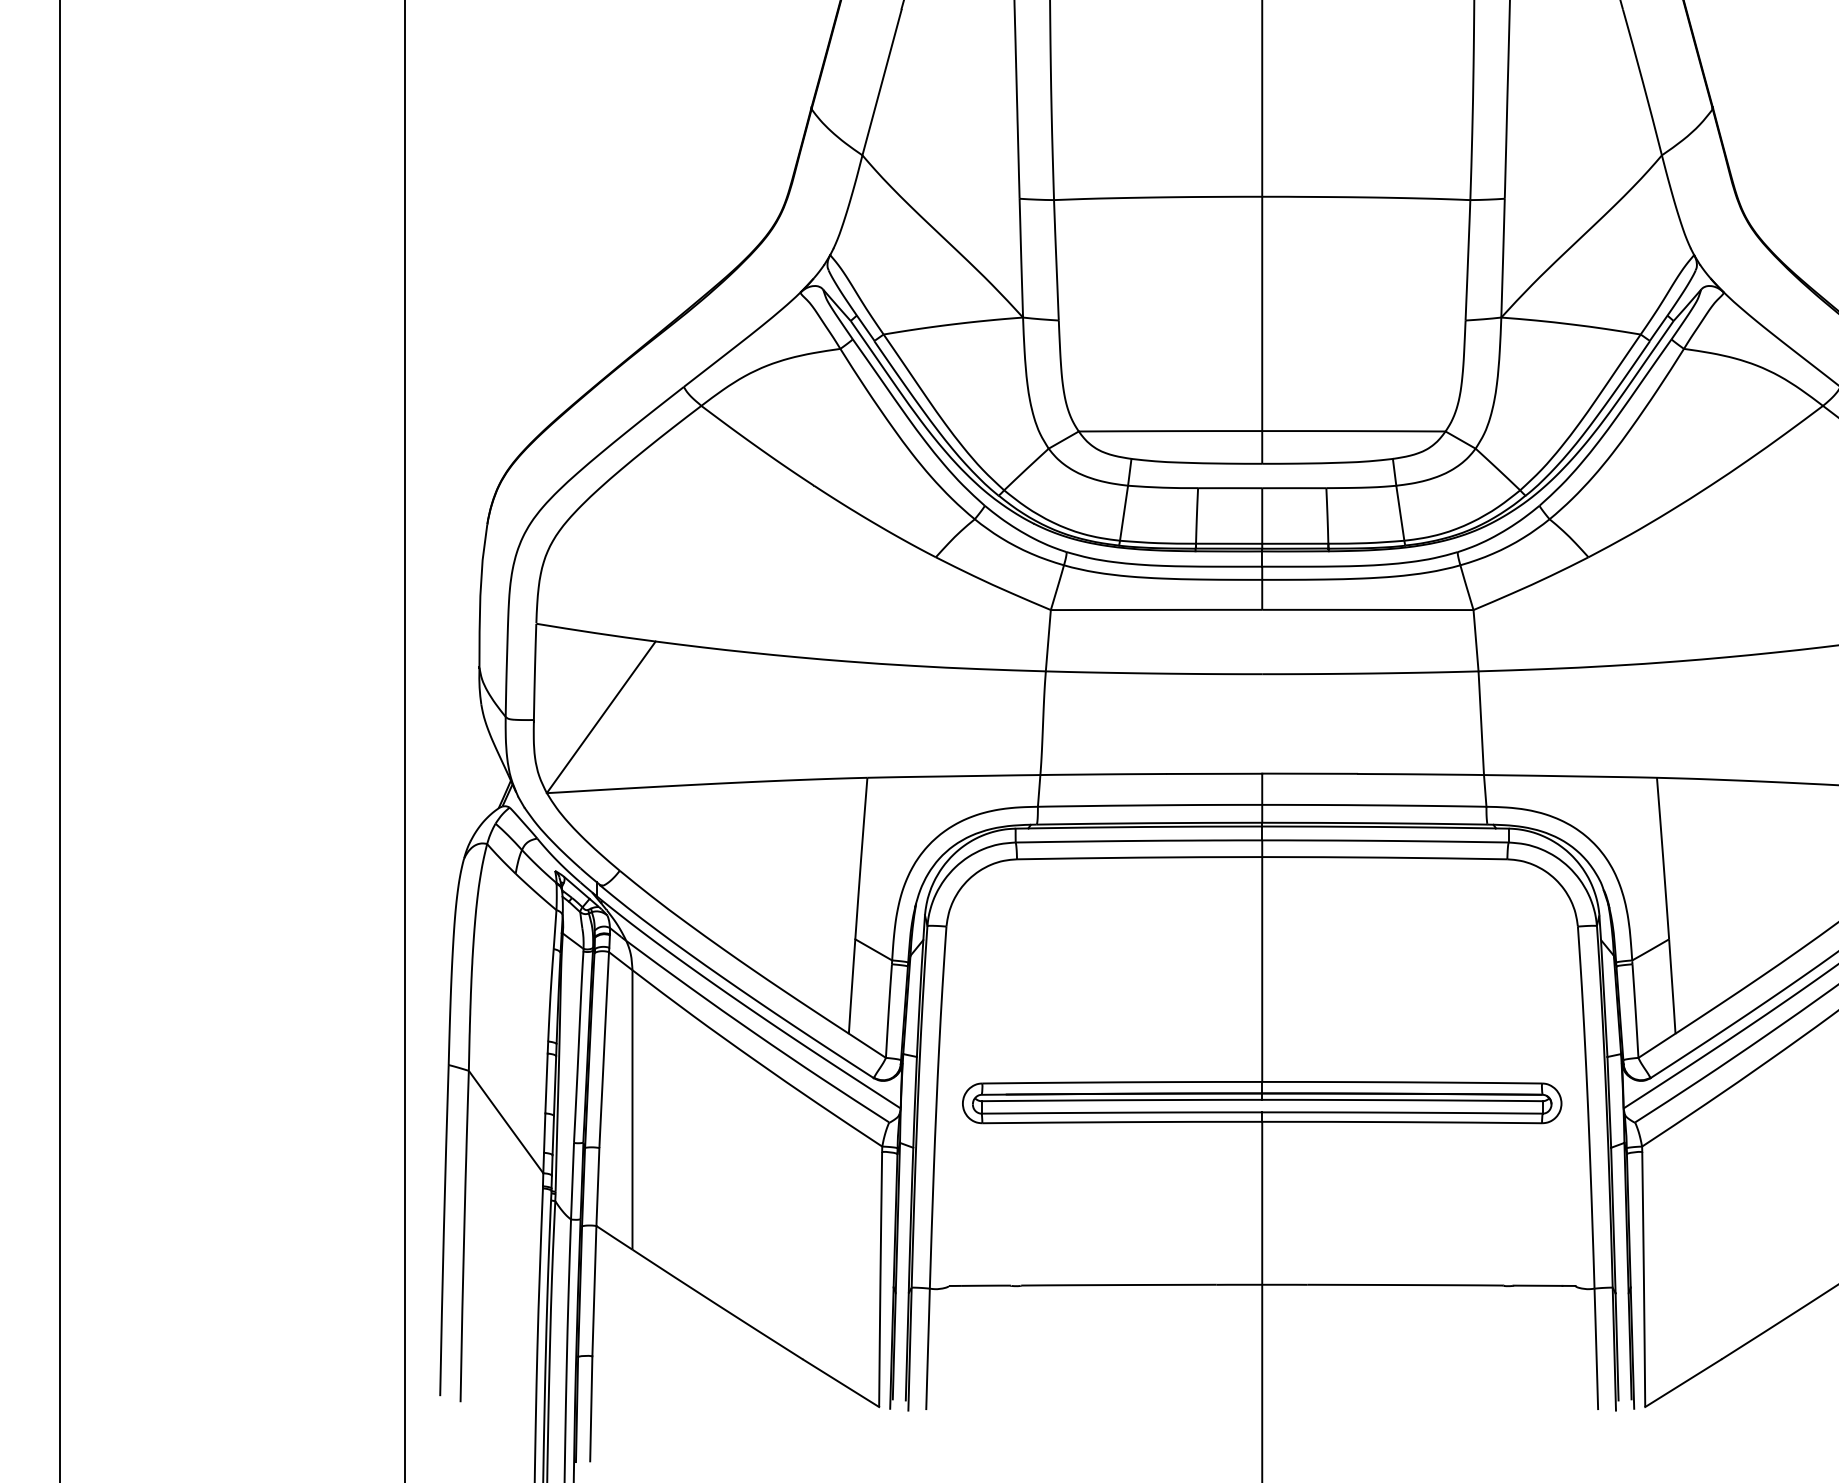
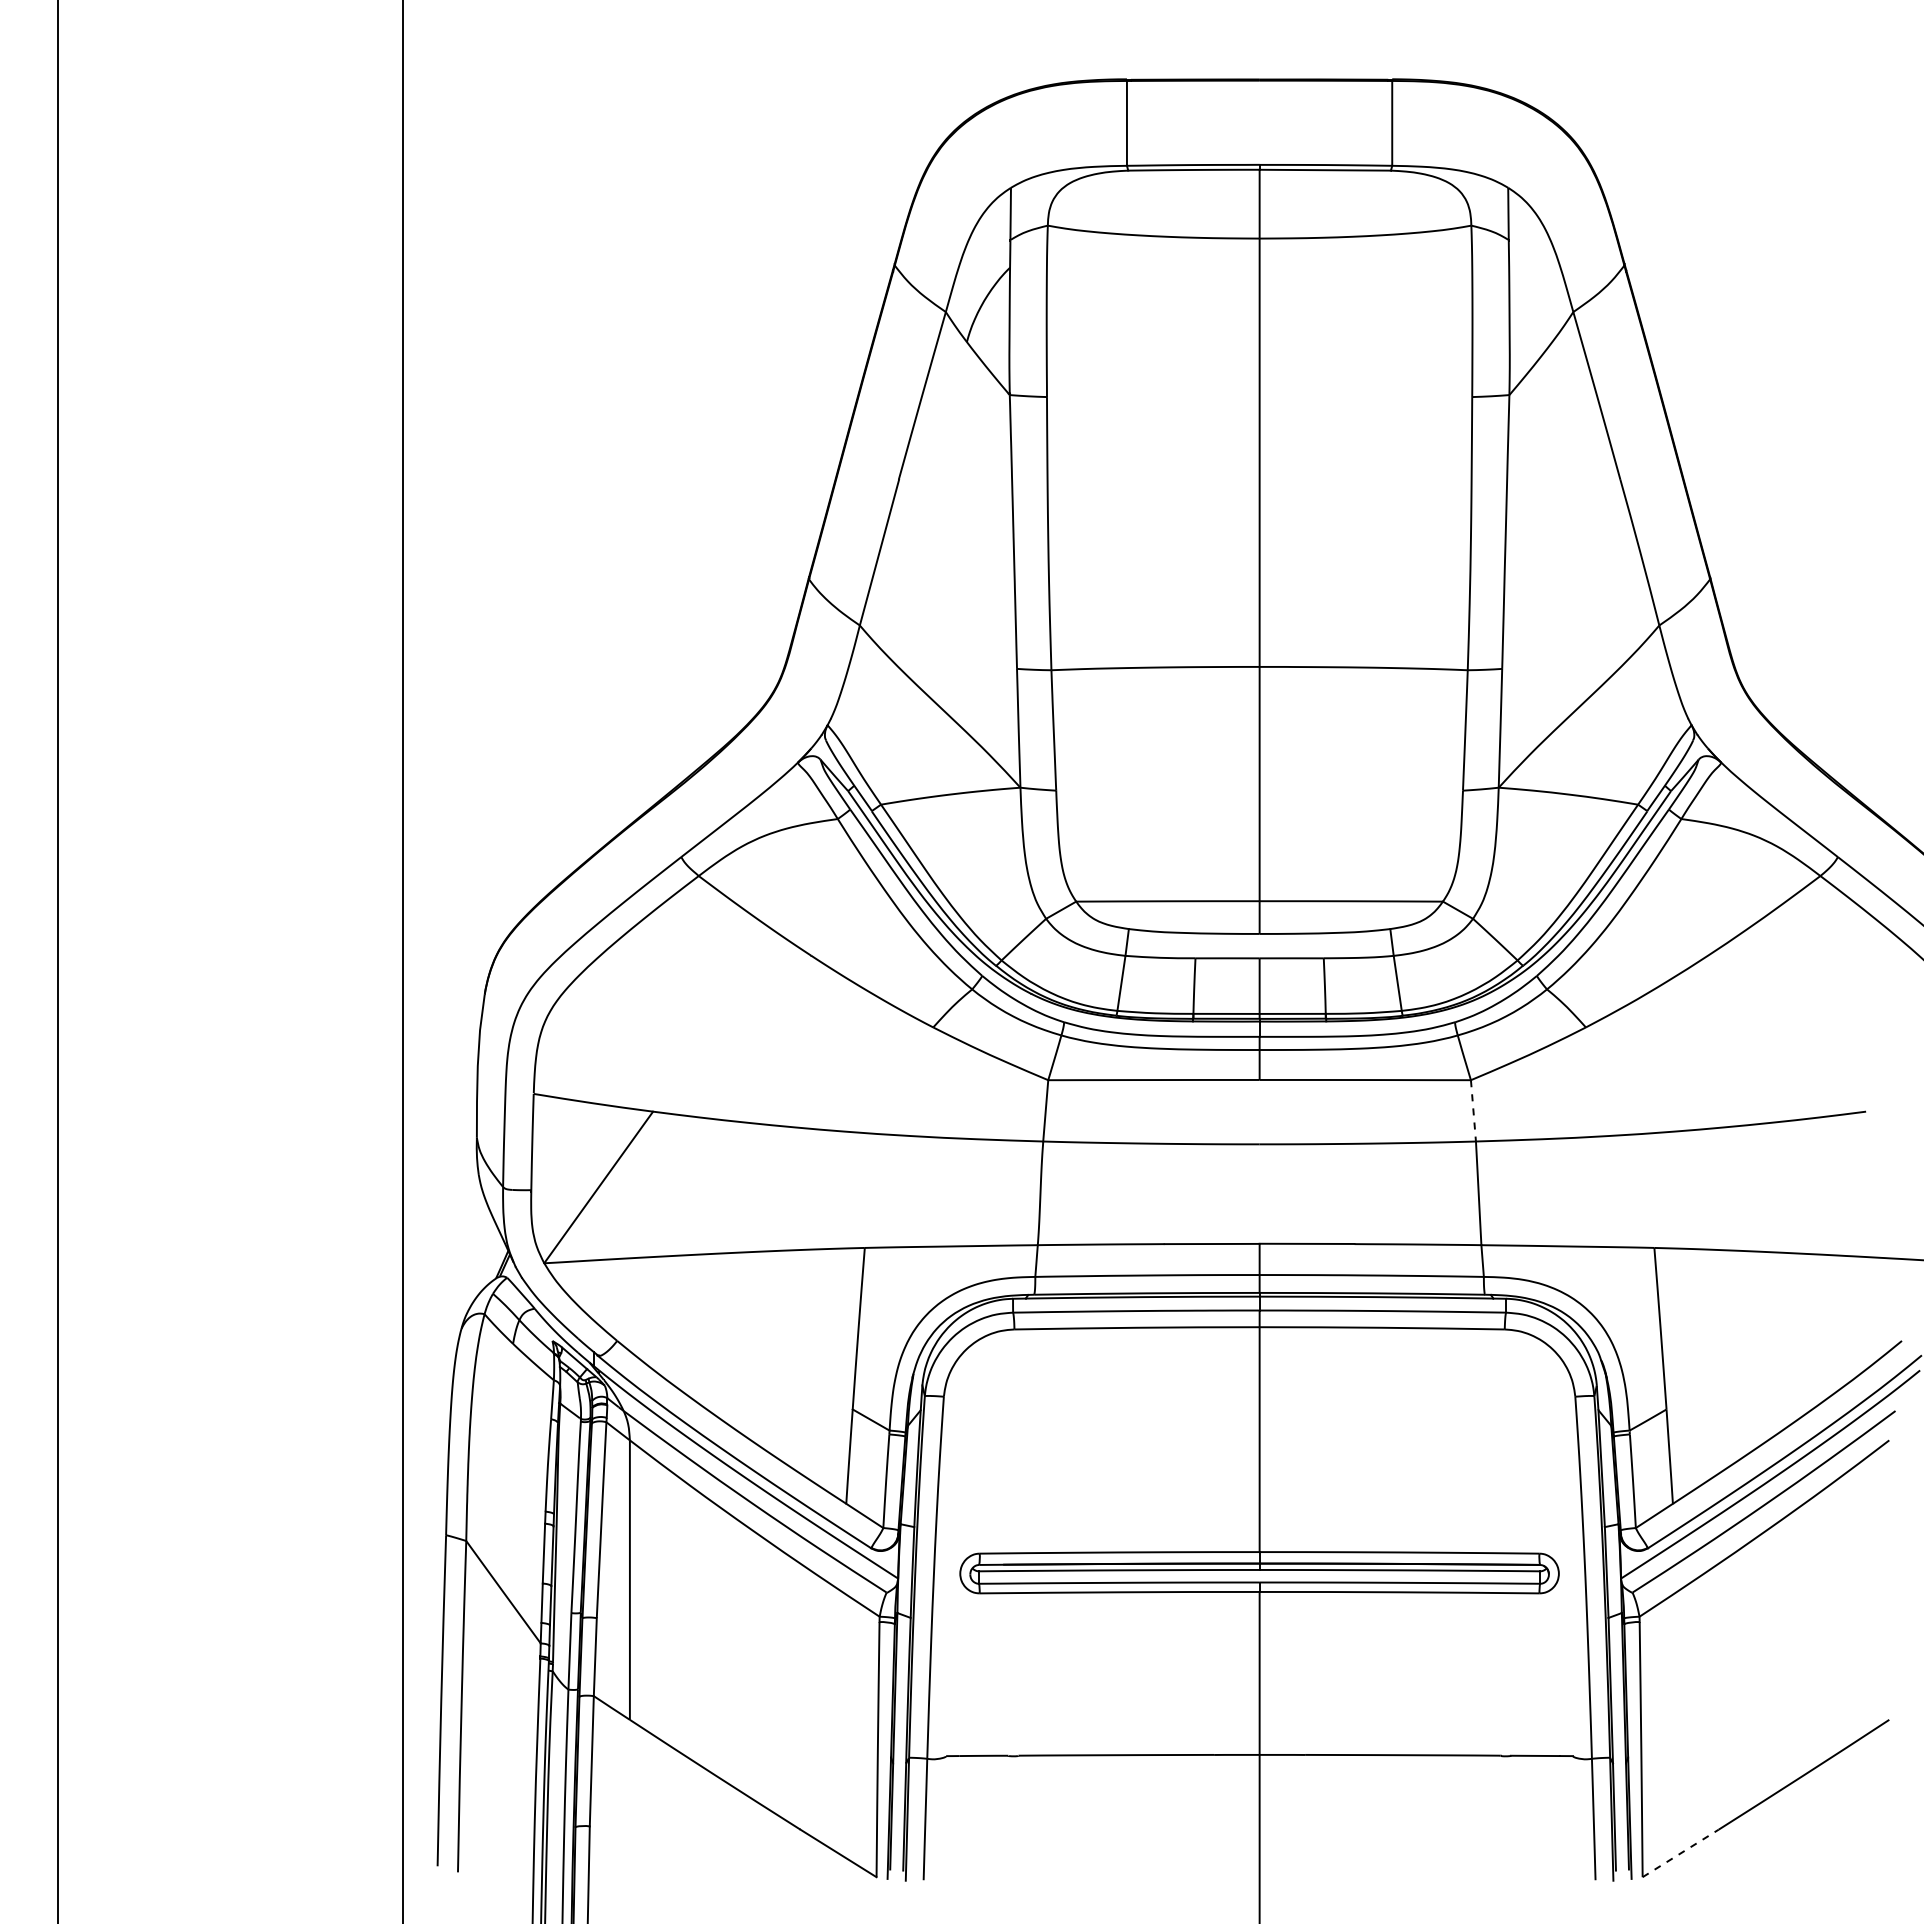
line: (1476, 640) -> (1473, 1110), solid -> dashed
line: (1683, 1383) -> (1680, 1853), solid -> dashed

